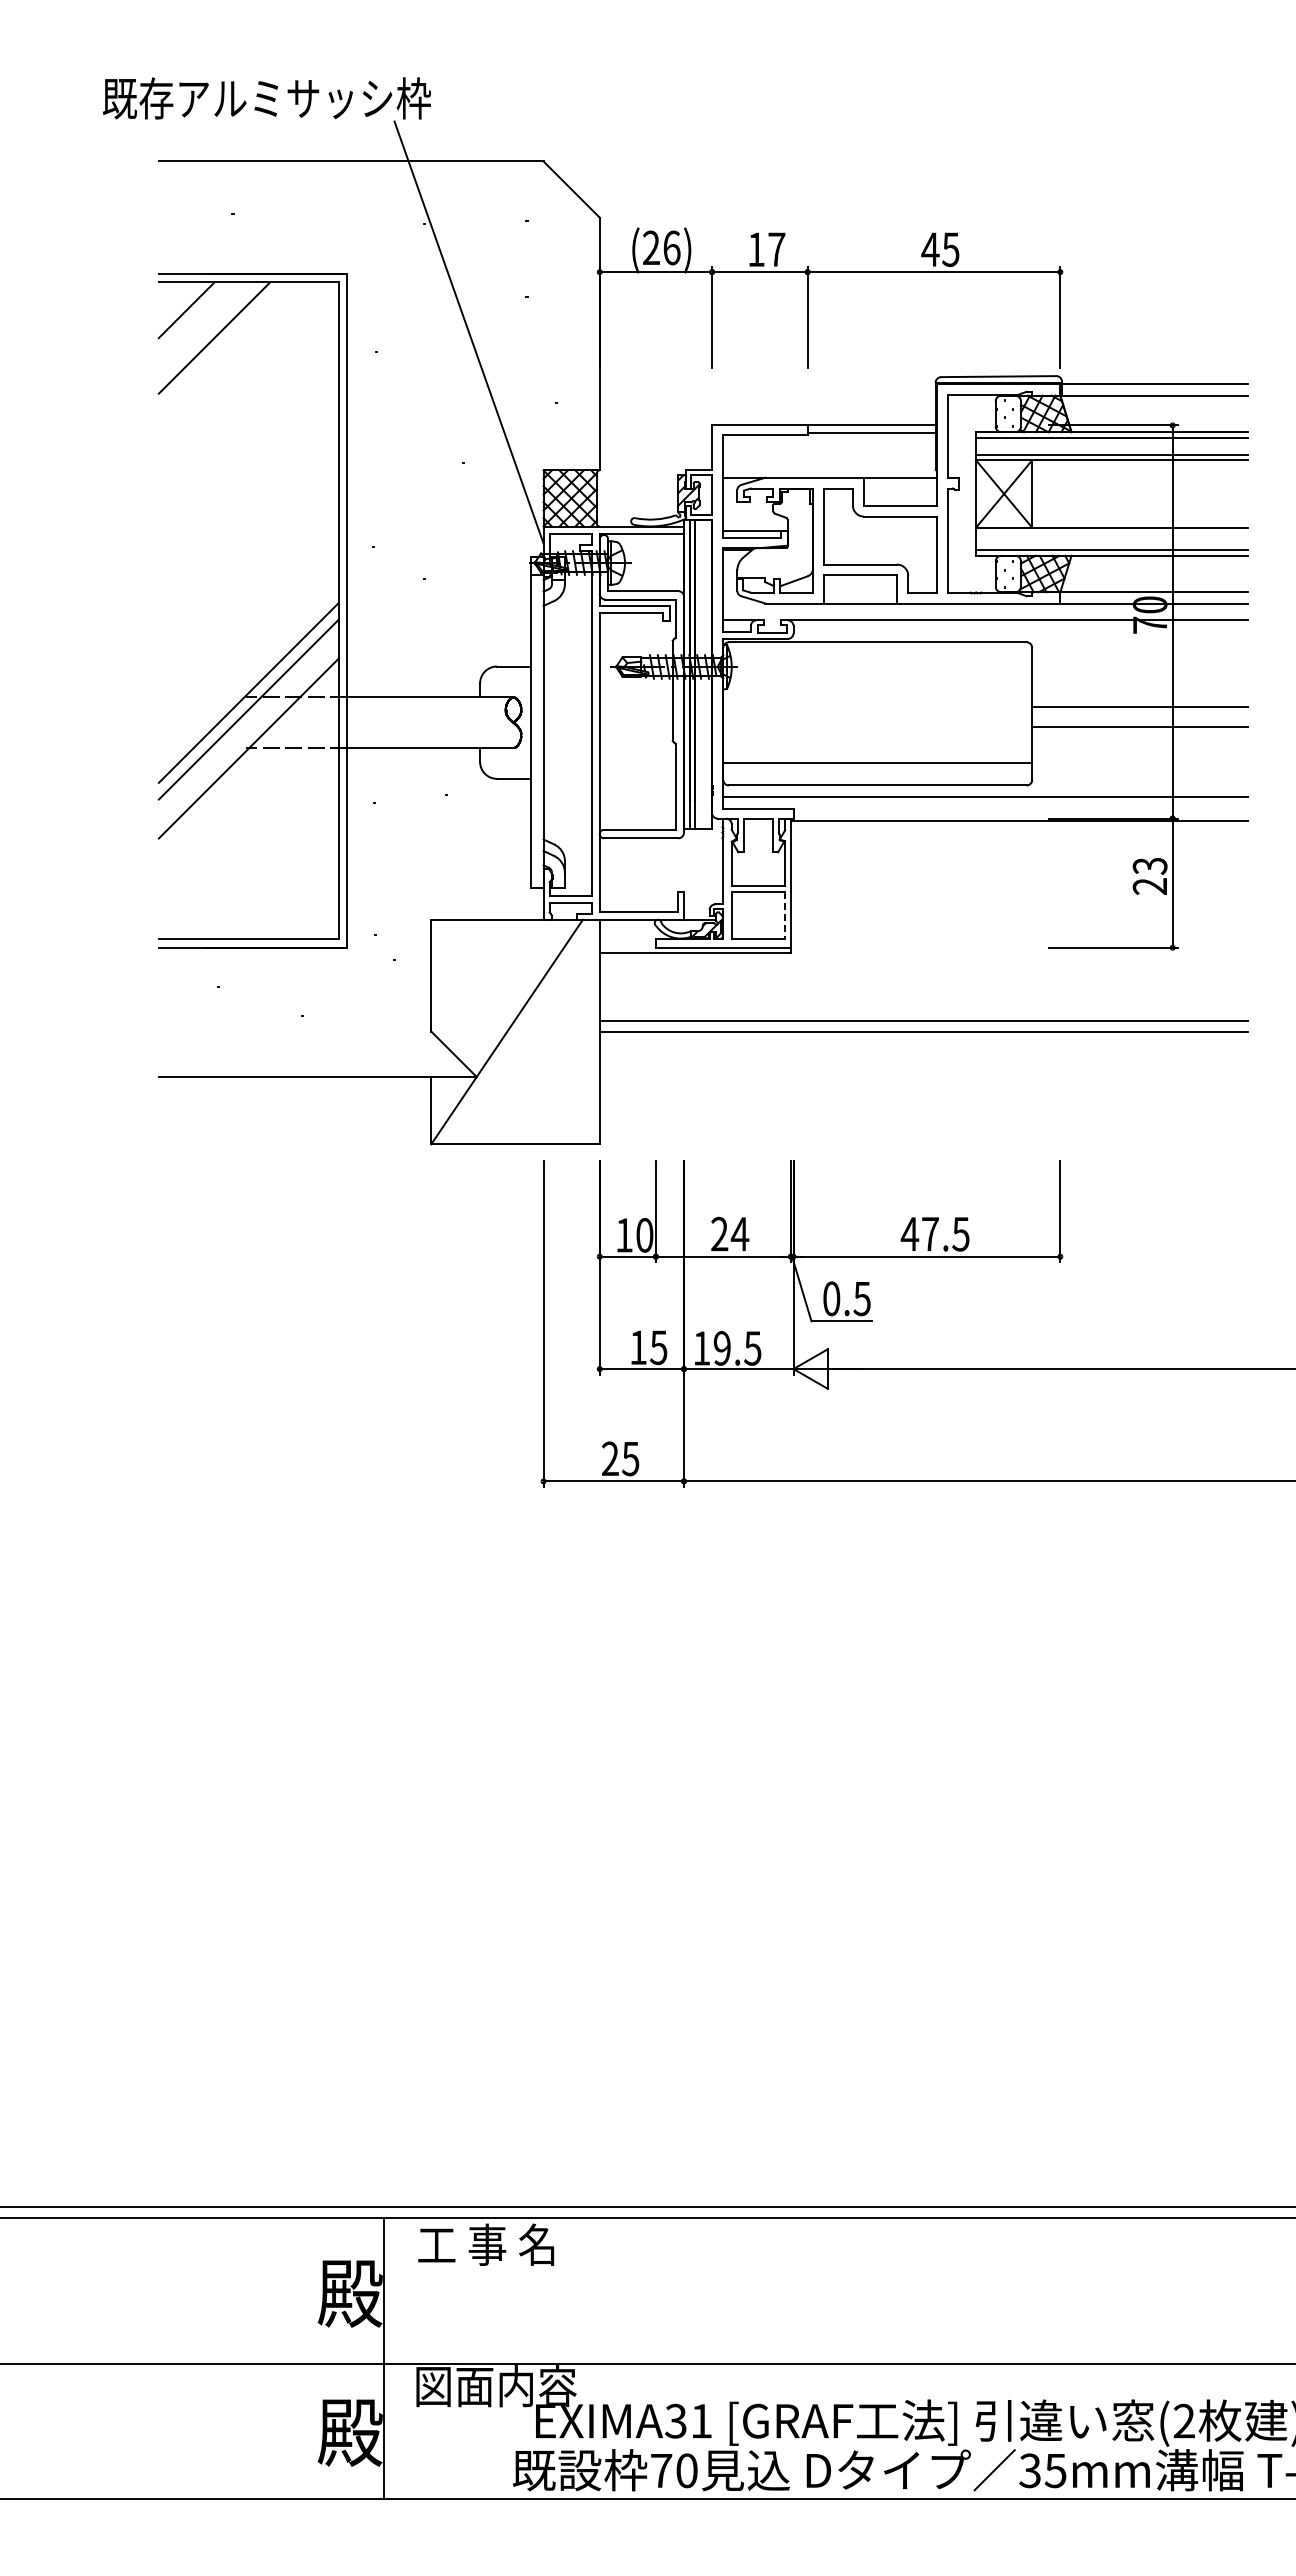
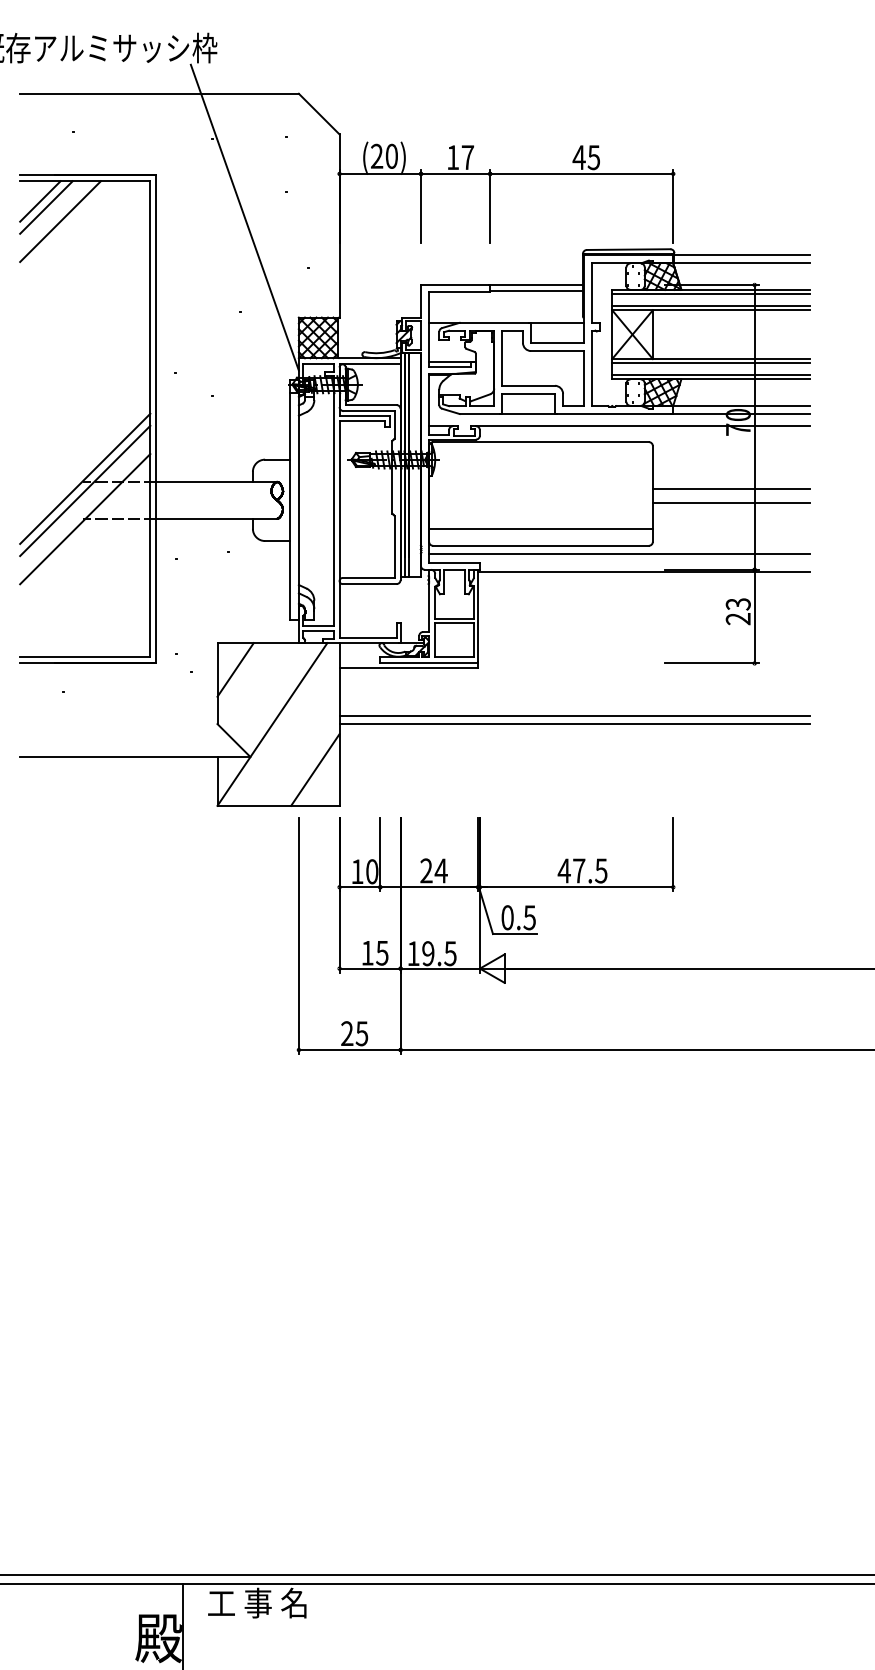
text: (671, 247) -> (391, 156), (26) -> (20)
line: (194, 318) -> (45, 207), added
line: (1112, 533) -> (711, 363), added
line: (785, 915) -> (474, 640), dashed -> solid
line: (456, 956) -> (235, 669), added
line: (565, 1094) -> (314, 769), added

